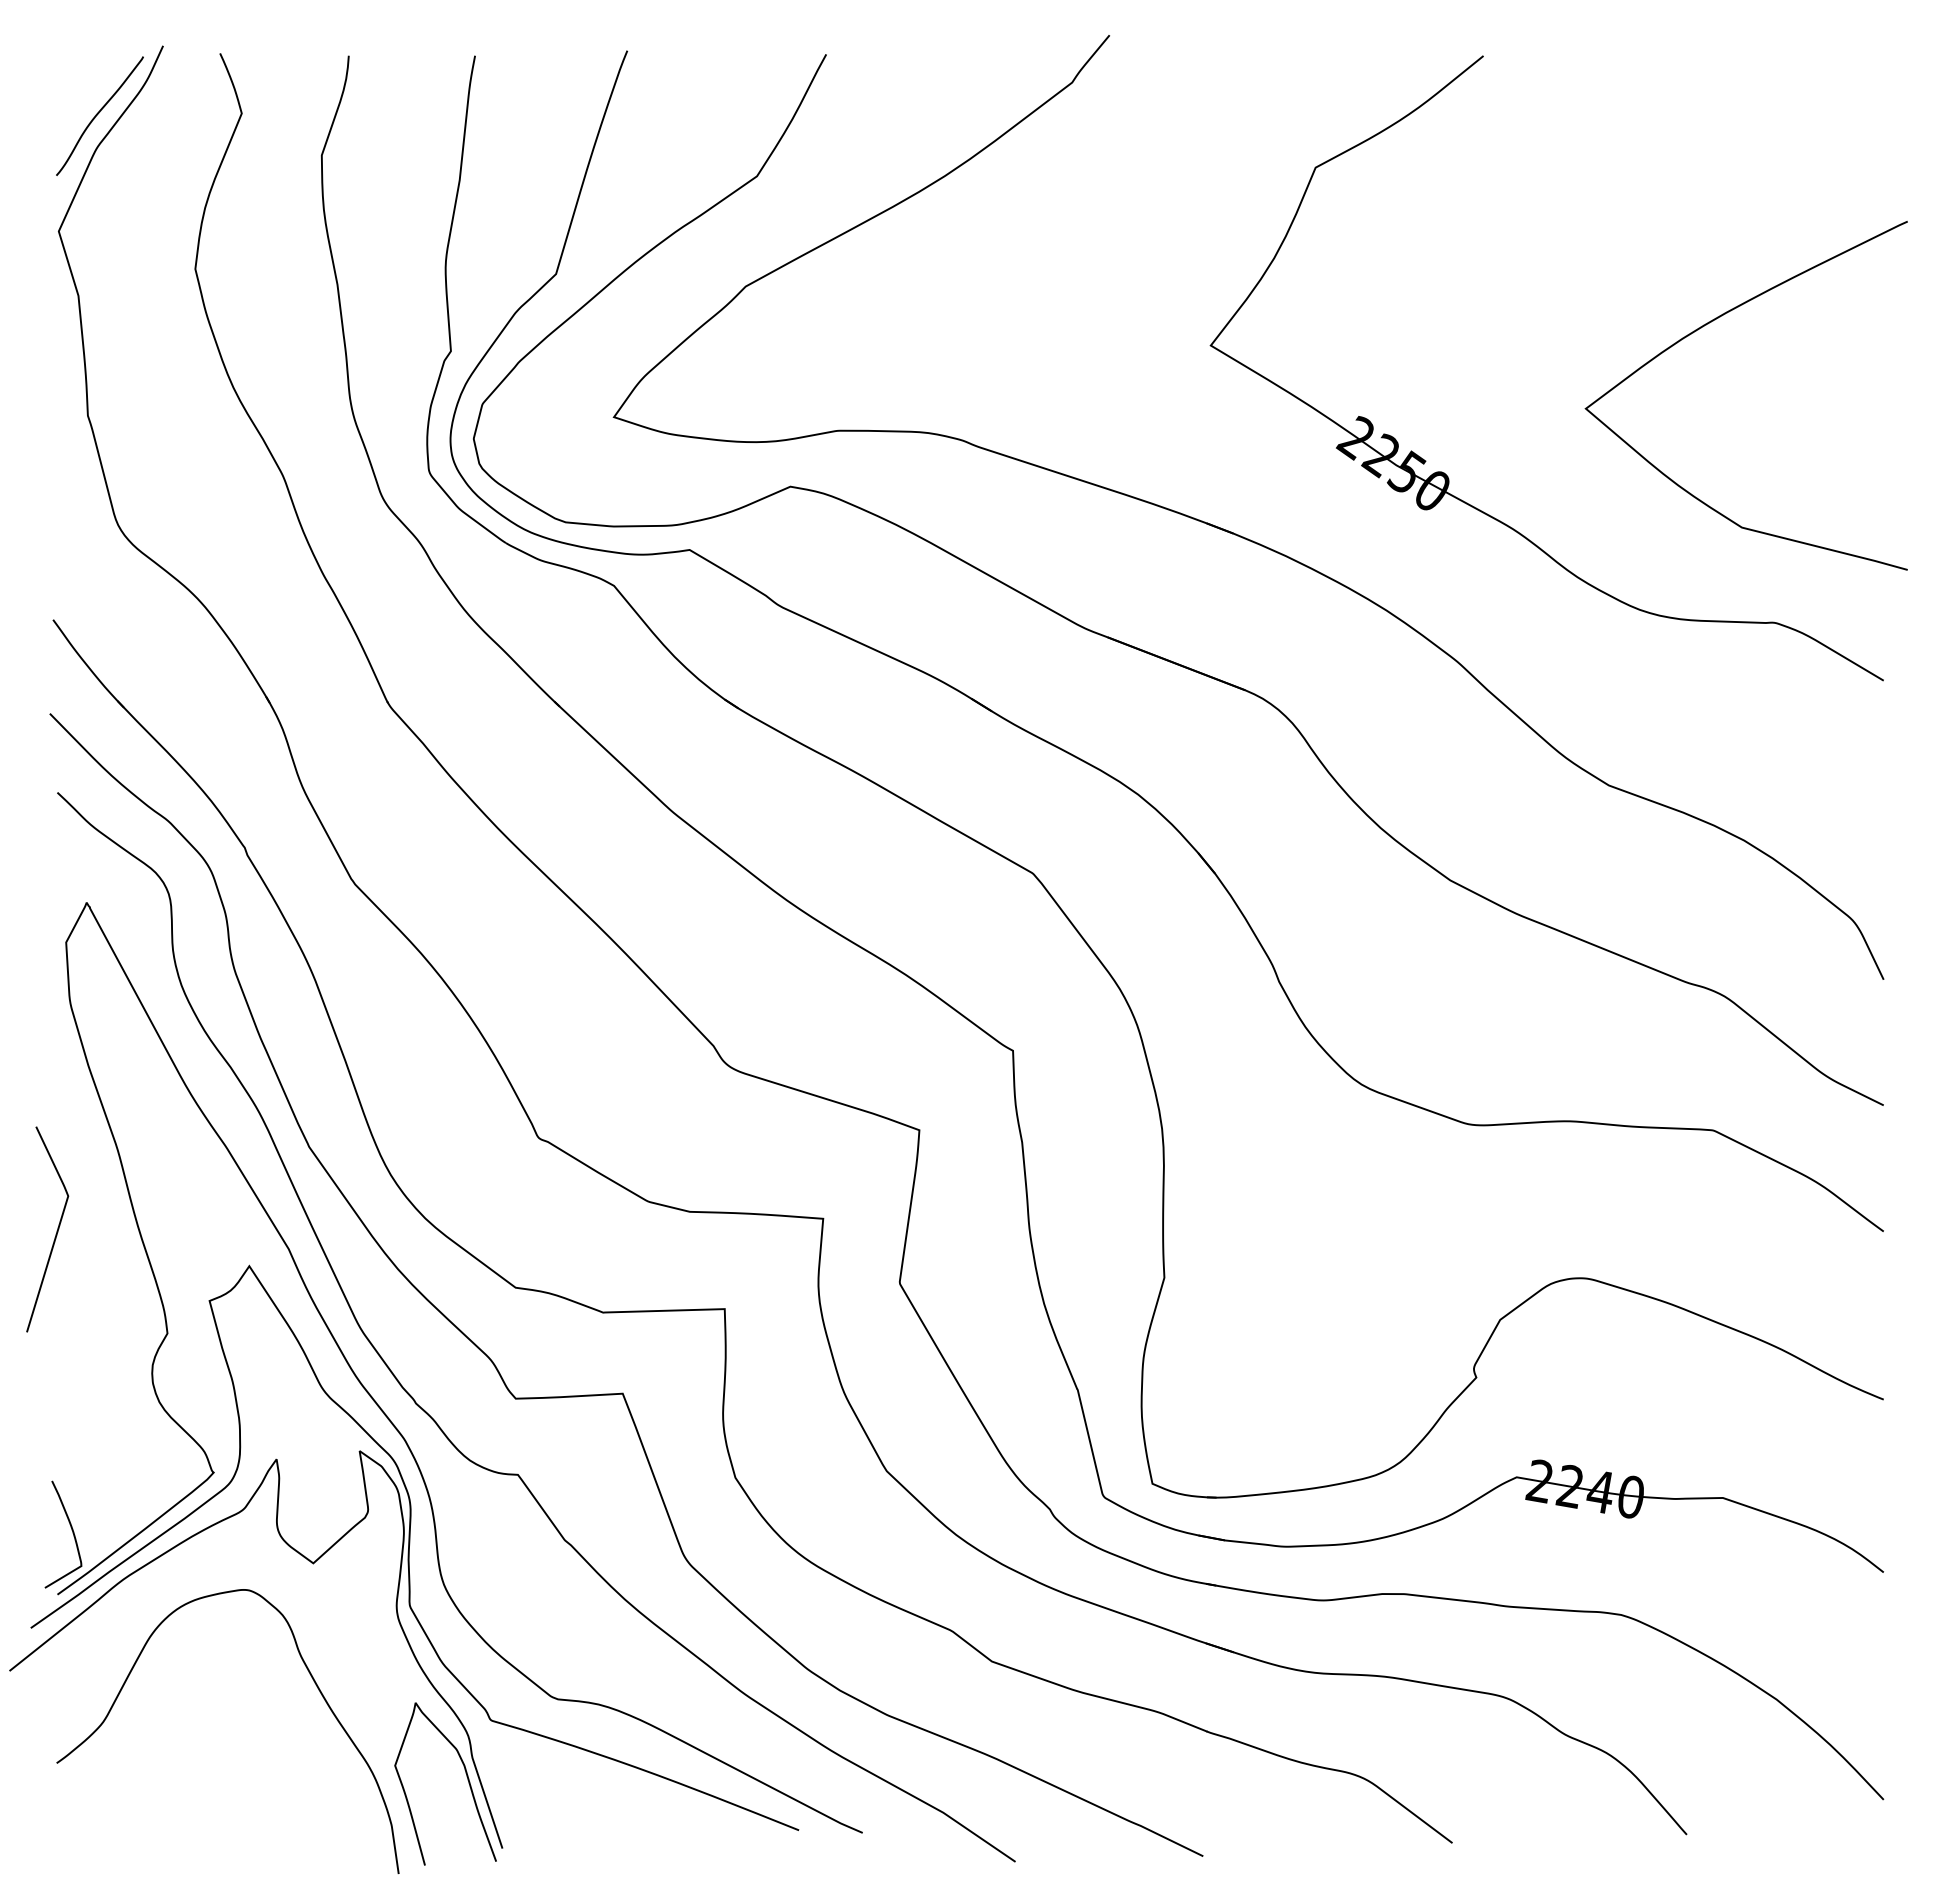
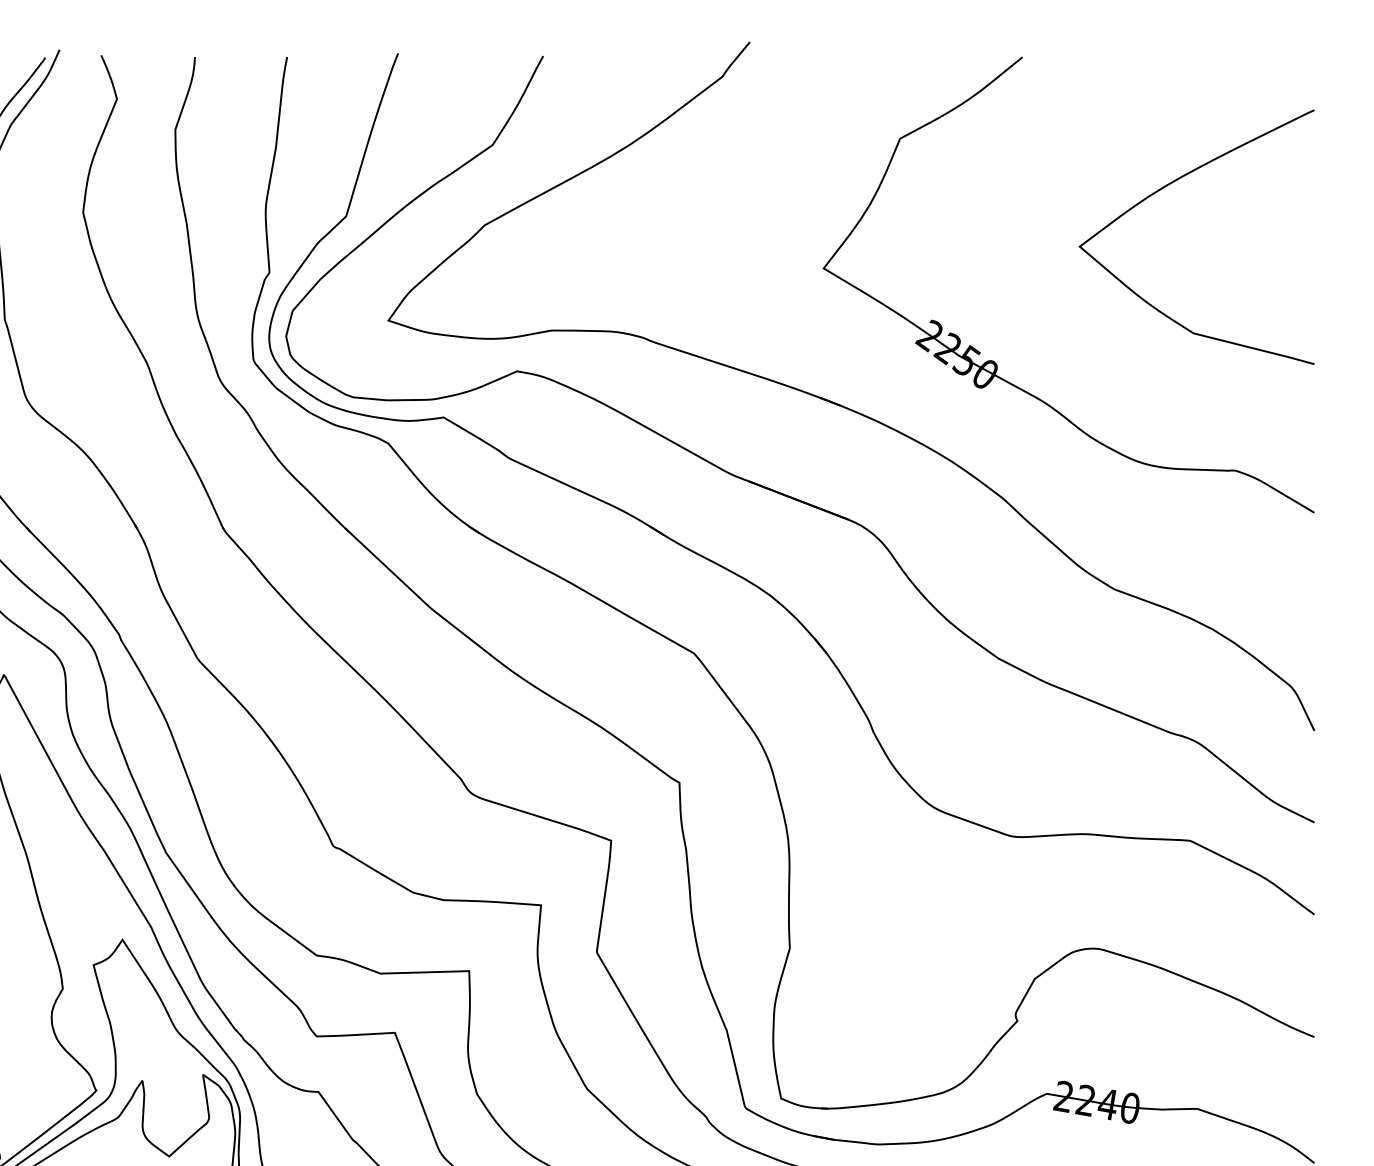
curve: (1708, 324) -> (1169, 185), moved

